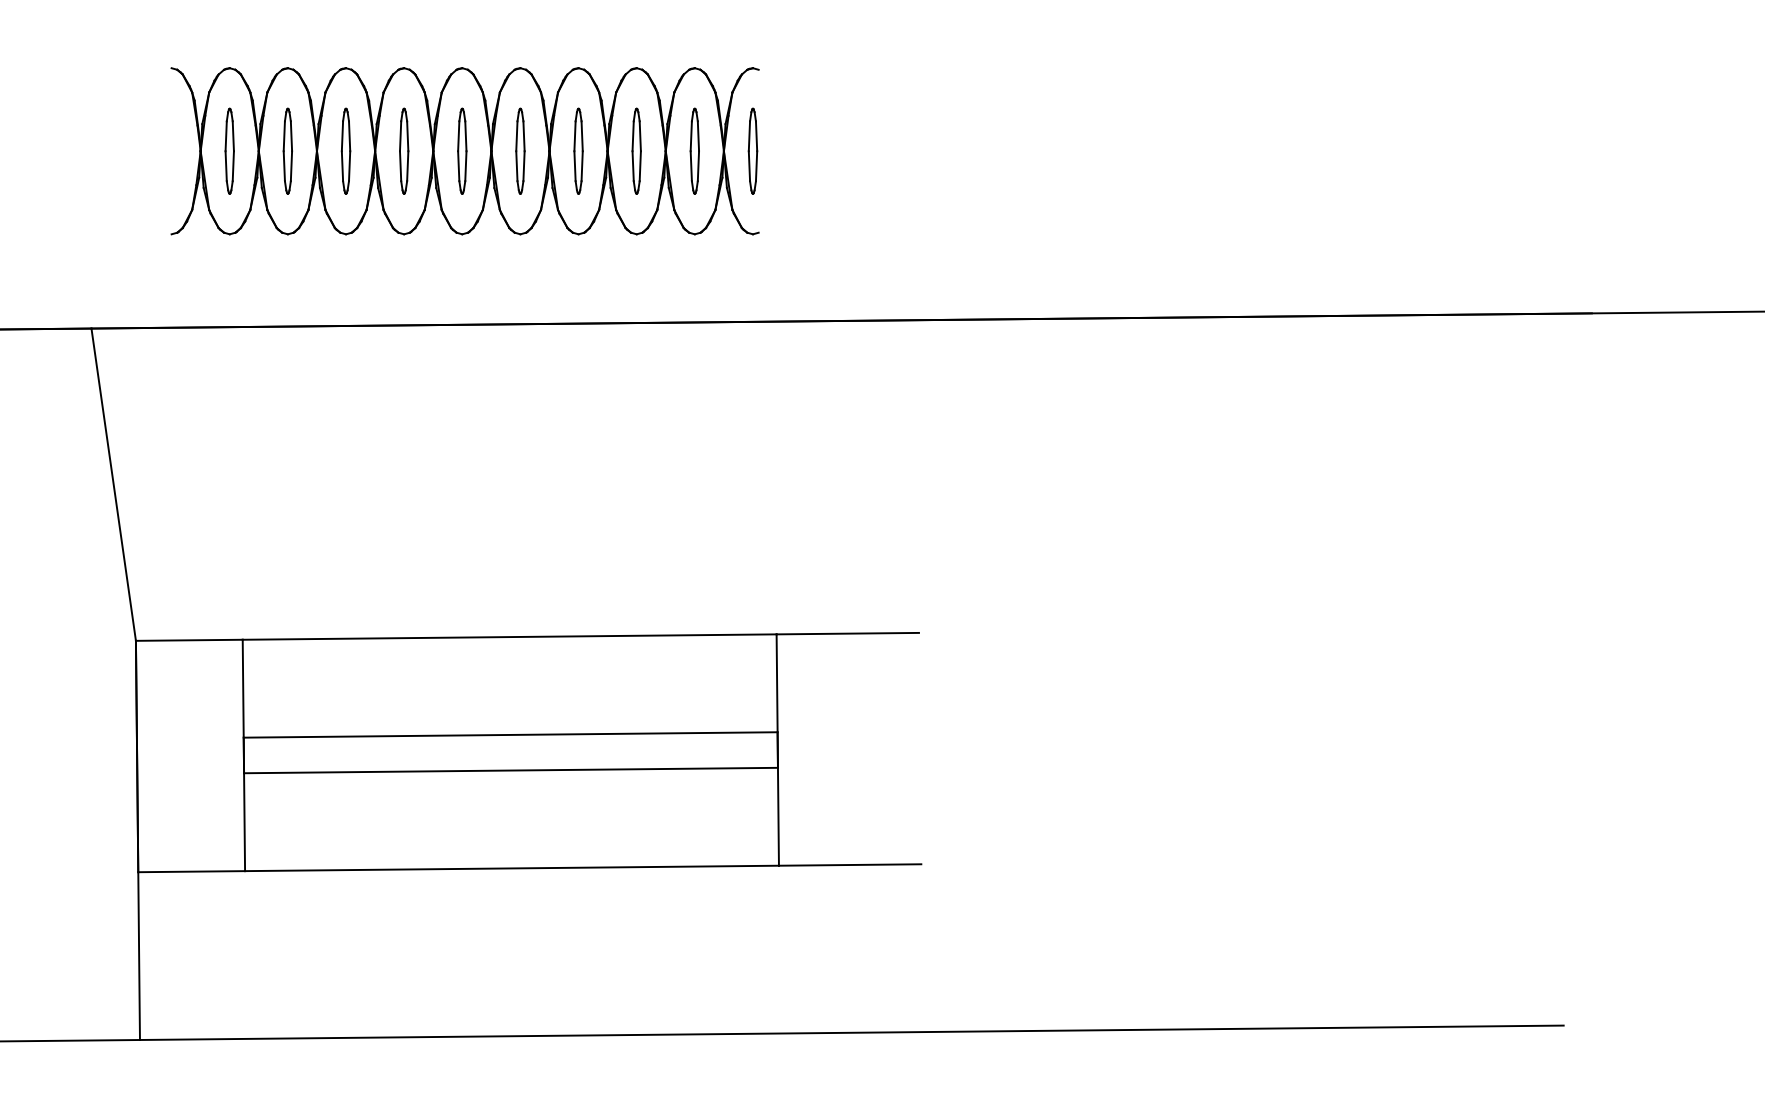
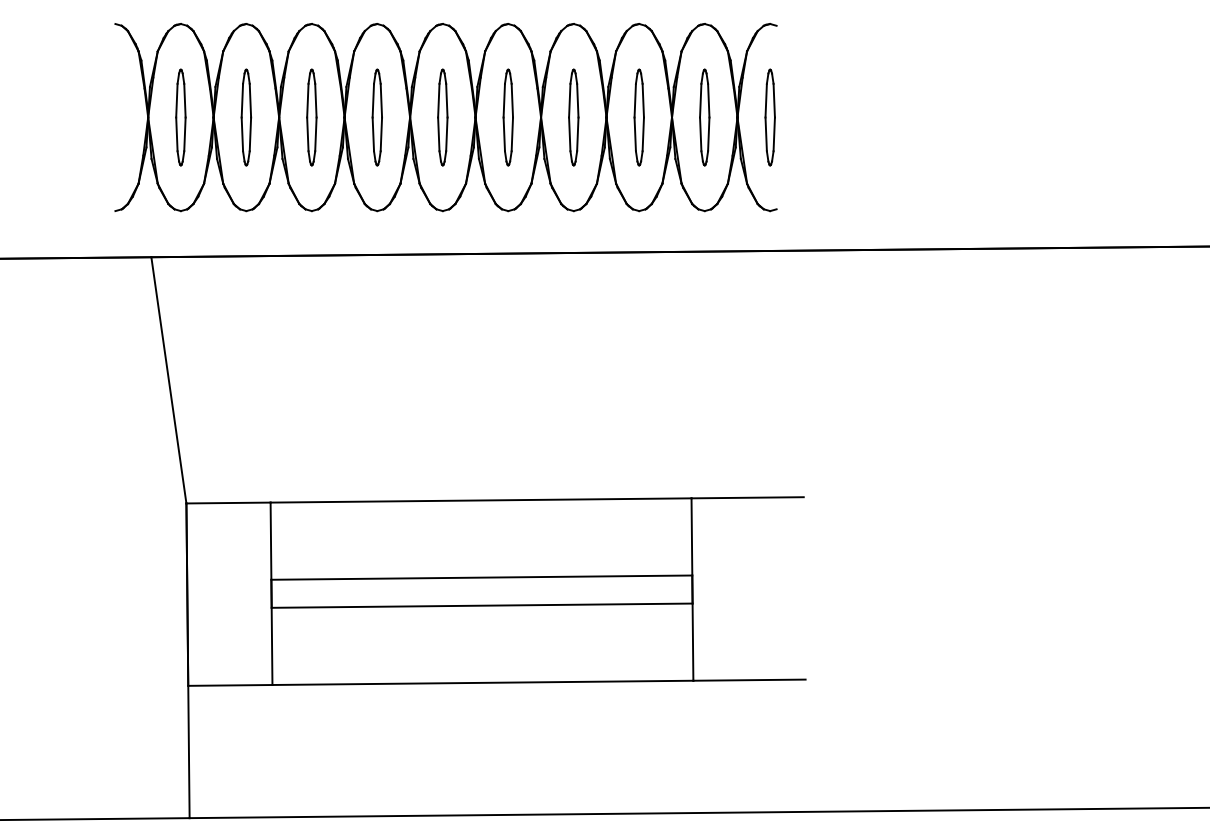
part: (464, 150) -> (445, 116), size x1.43

